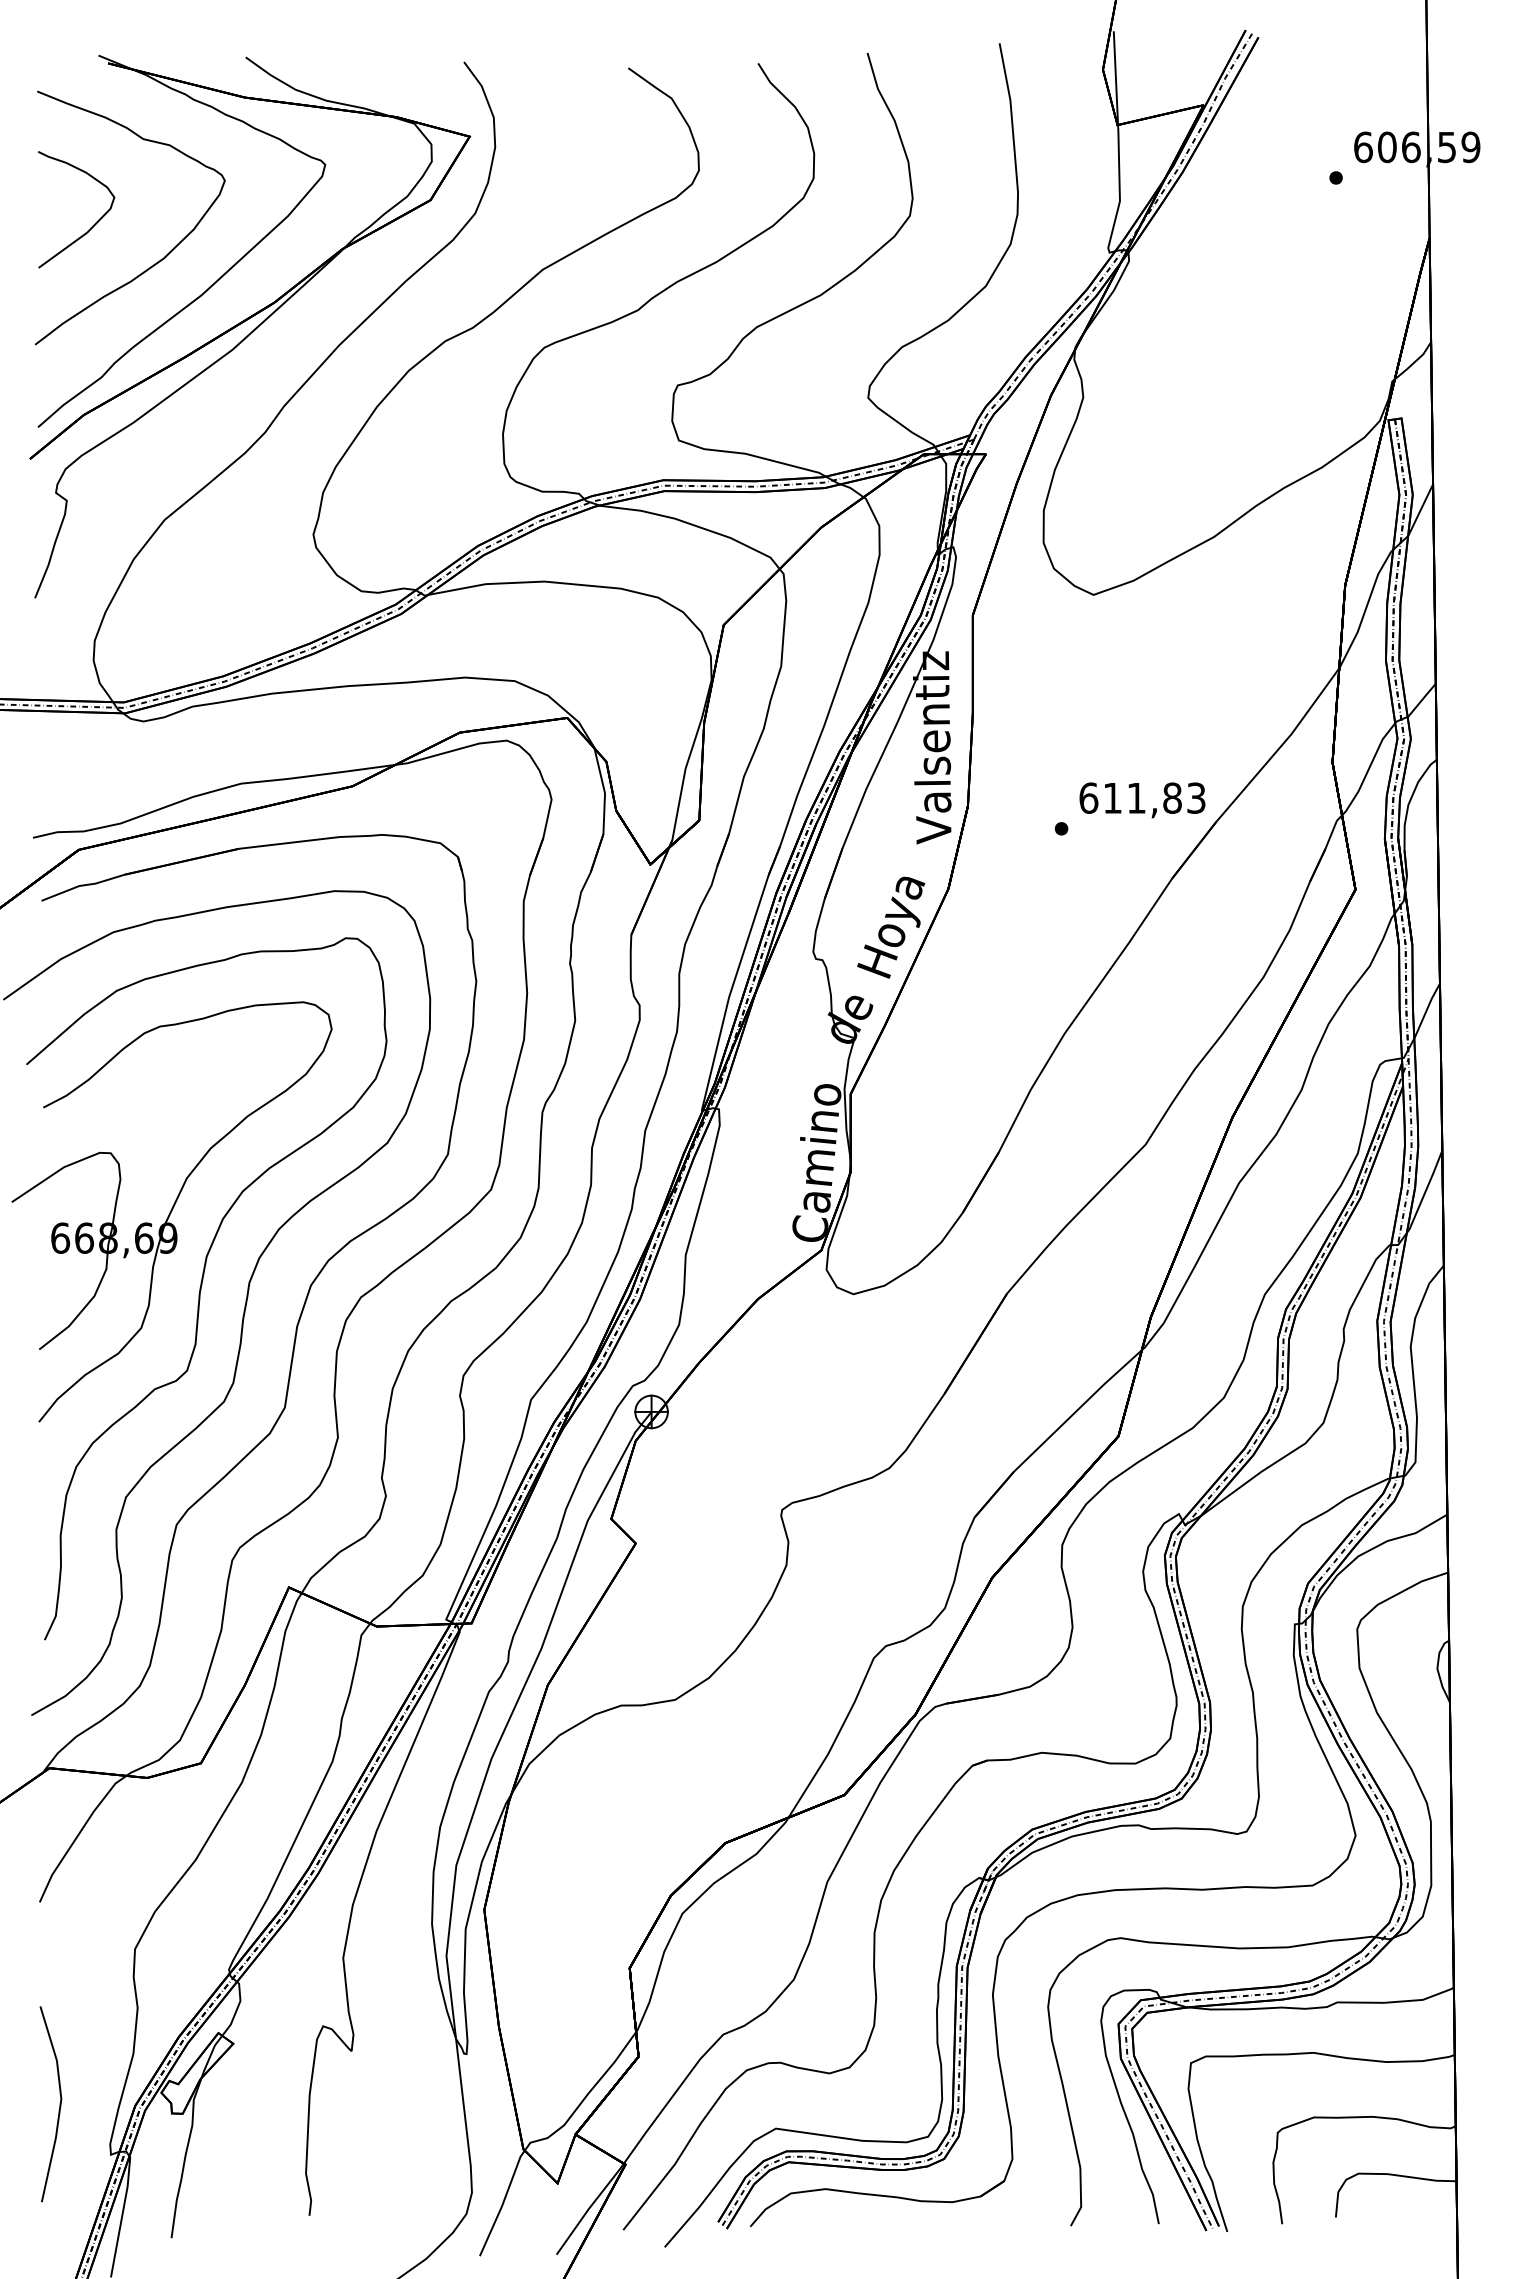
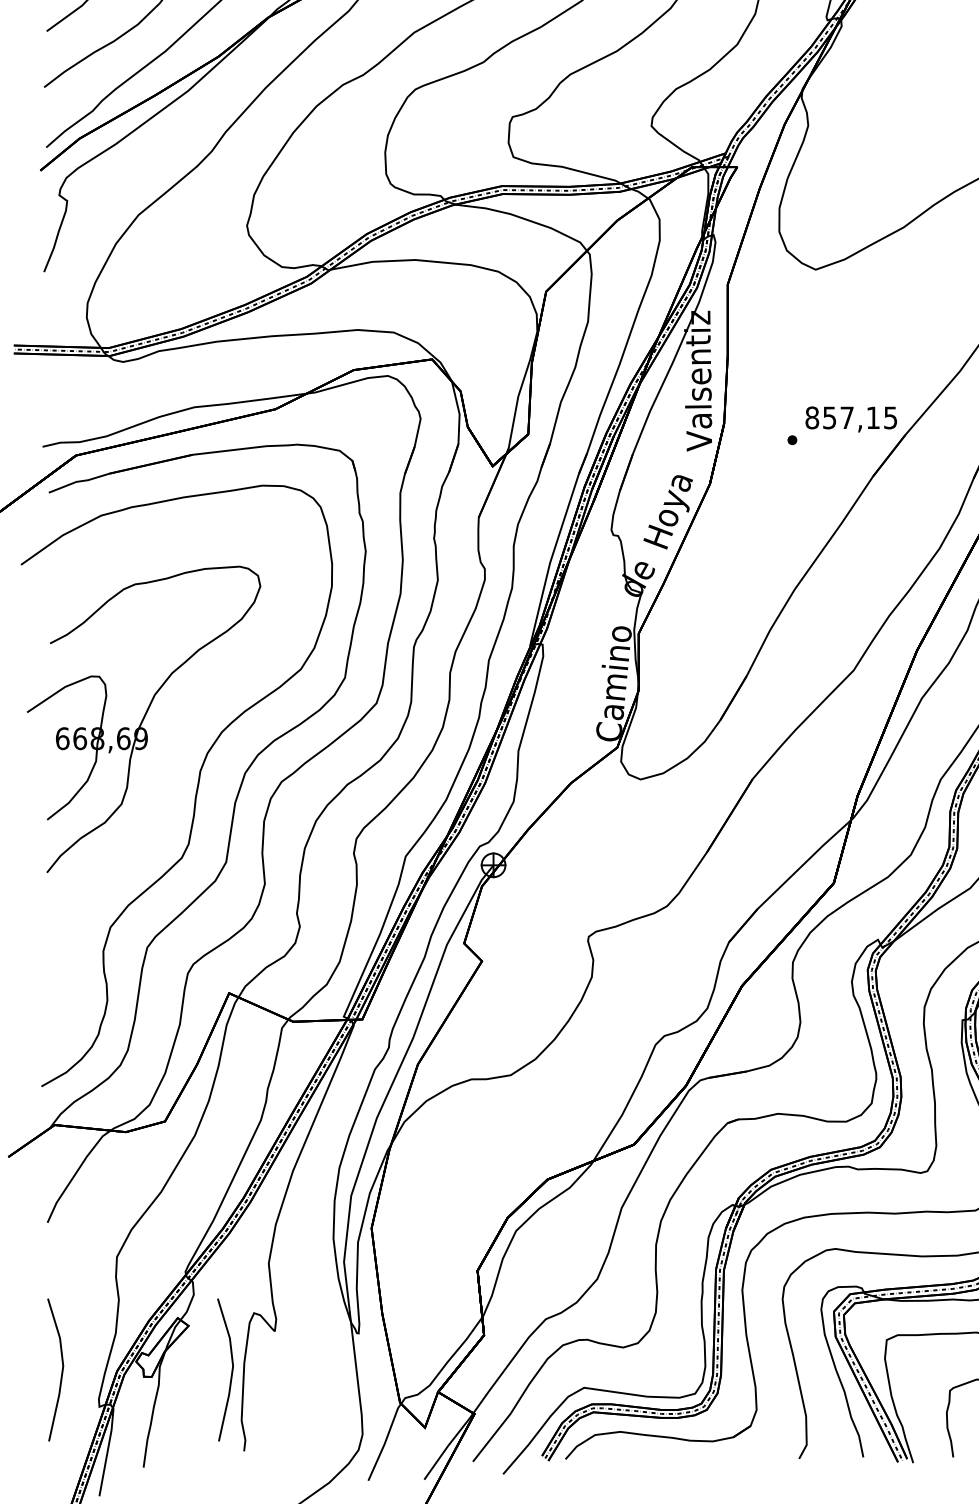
text: (1142, 797) -> (851, 417), 611,83 -> 857,15
curve: (202, 1285) -> (166, 773), removed
line: (292, 2104) -> (231, 1370), added

